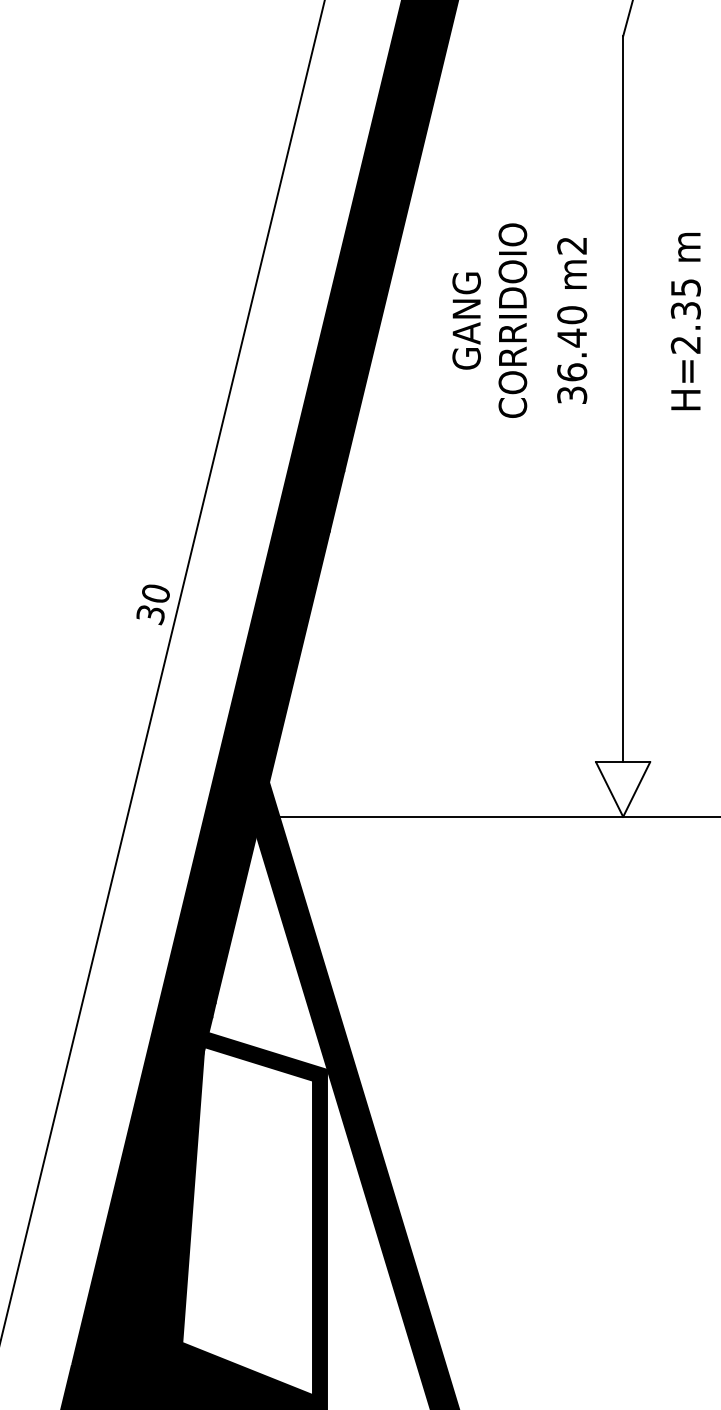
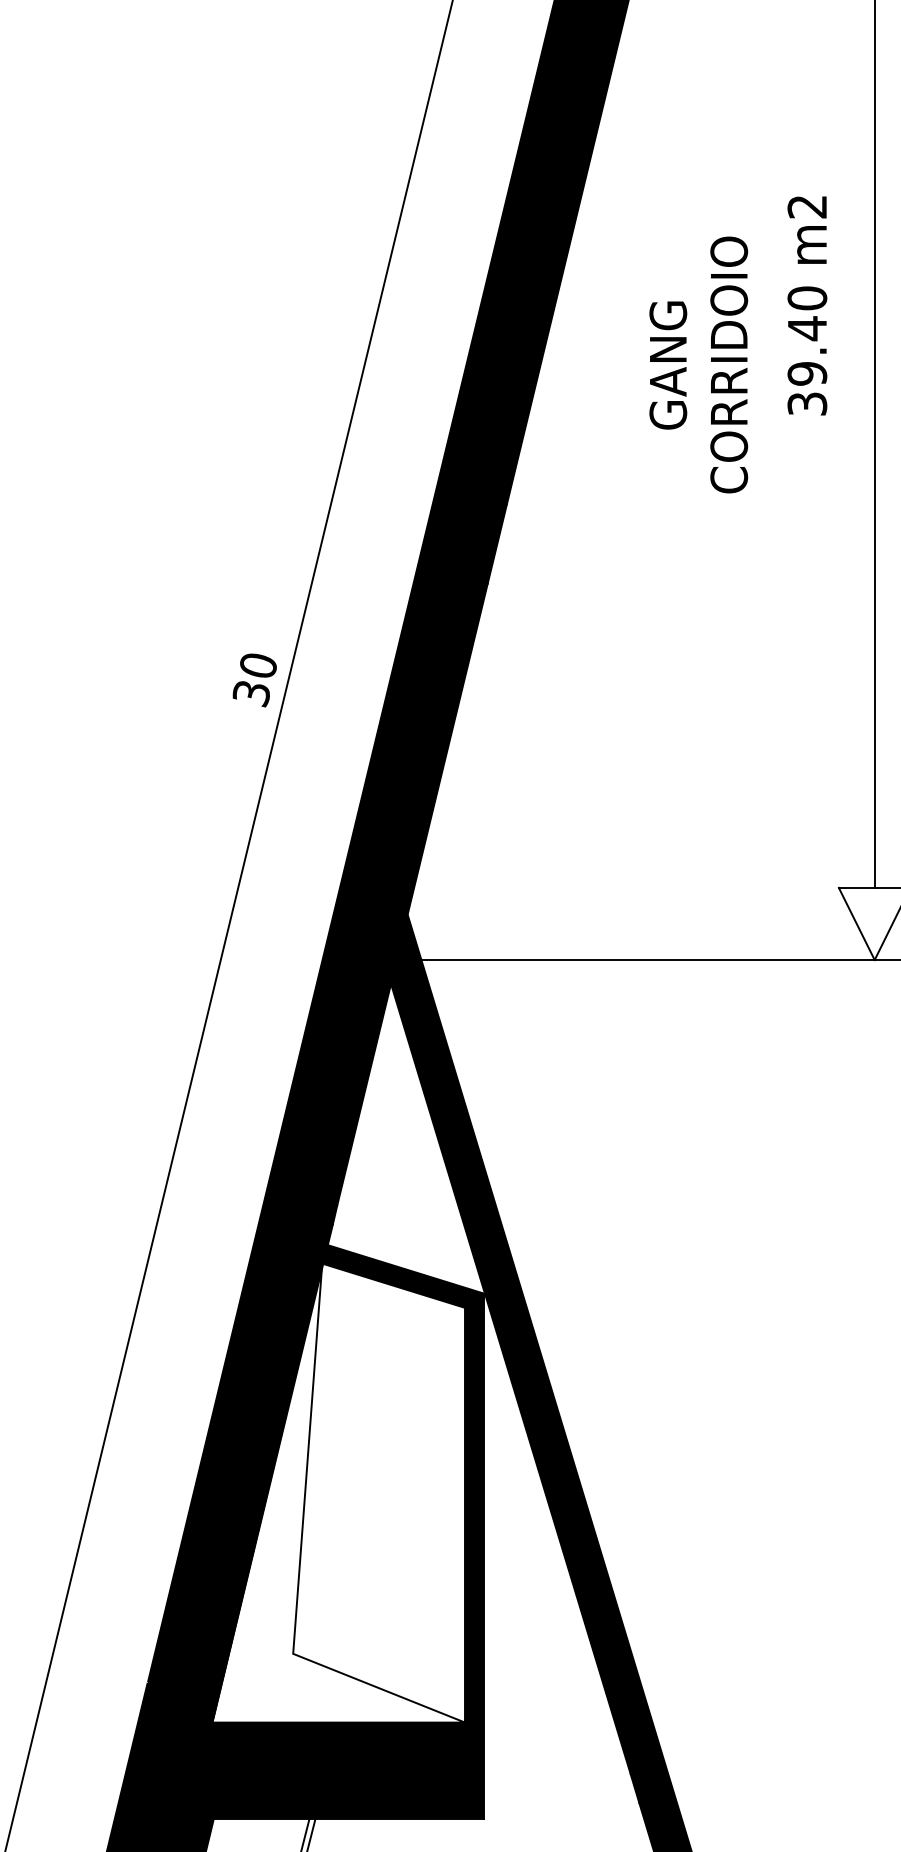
text: (489, 320) -> (698, 364), moved
text: (572, 372) -> (807, 373), 36.40 -> 39.40
fill: (216, 1220) -> (338, 1492), removed

